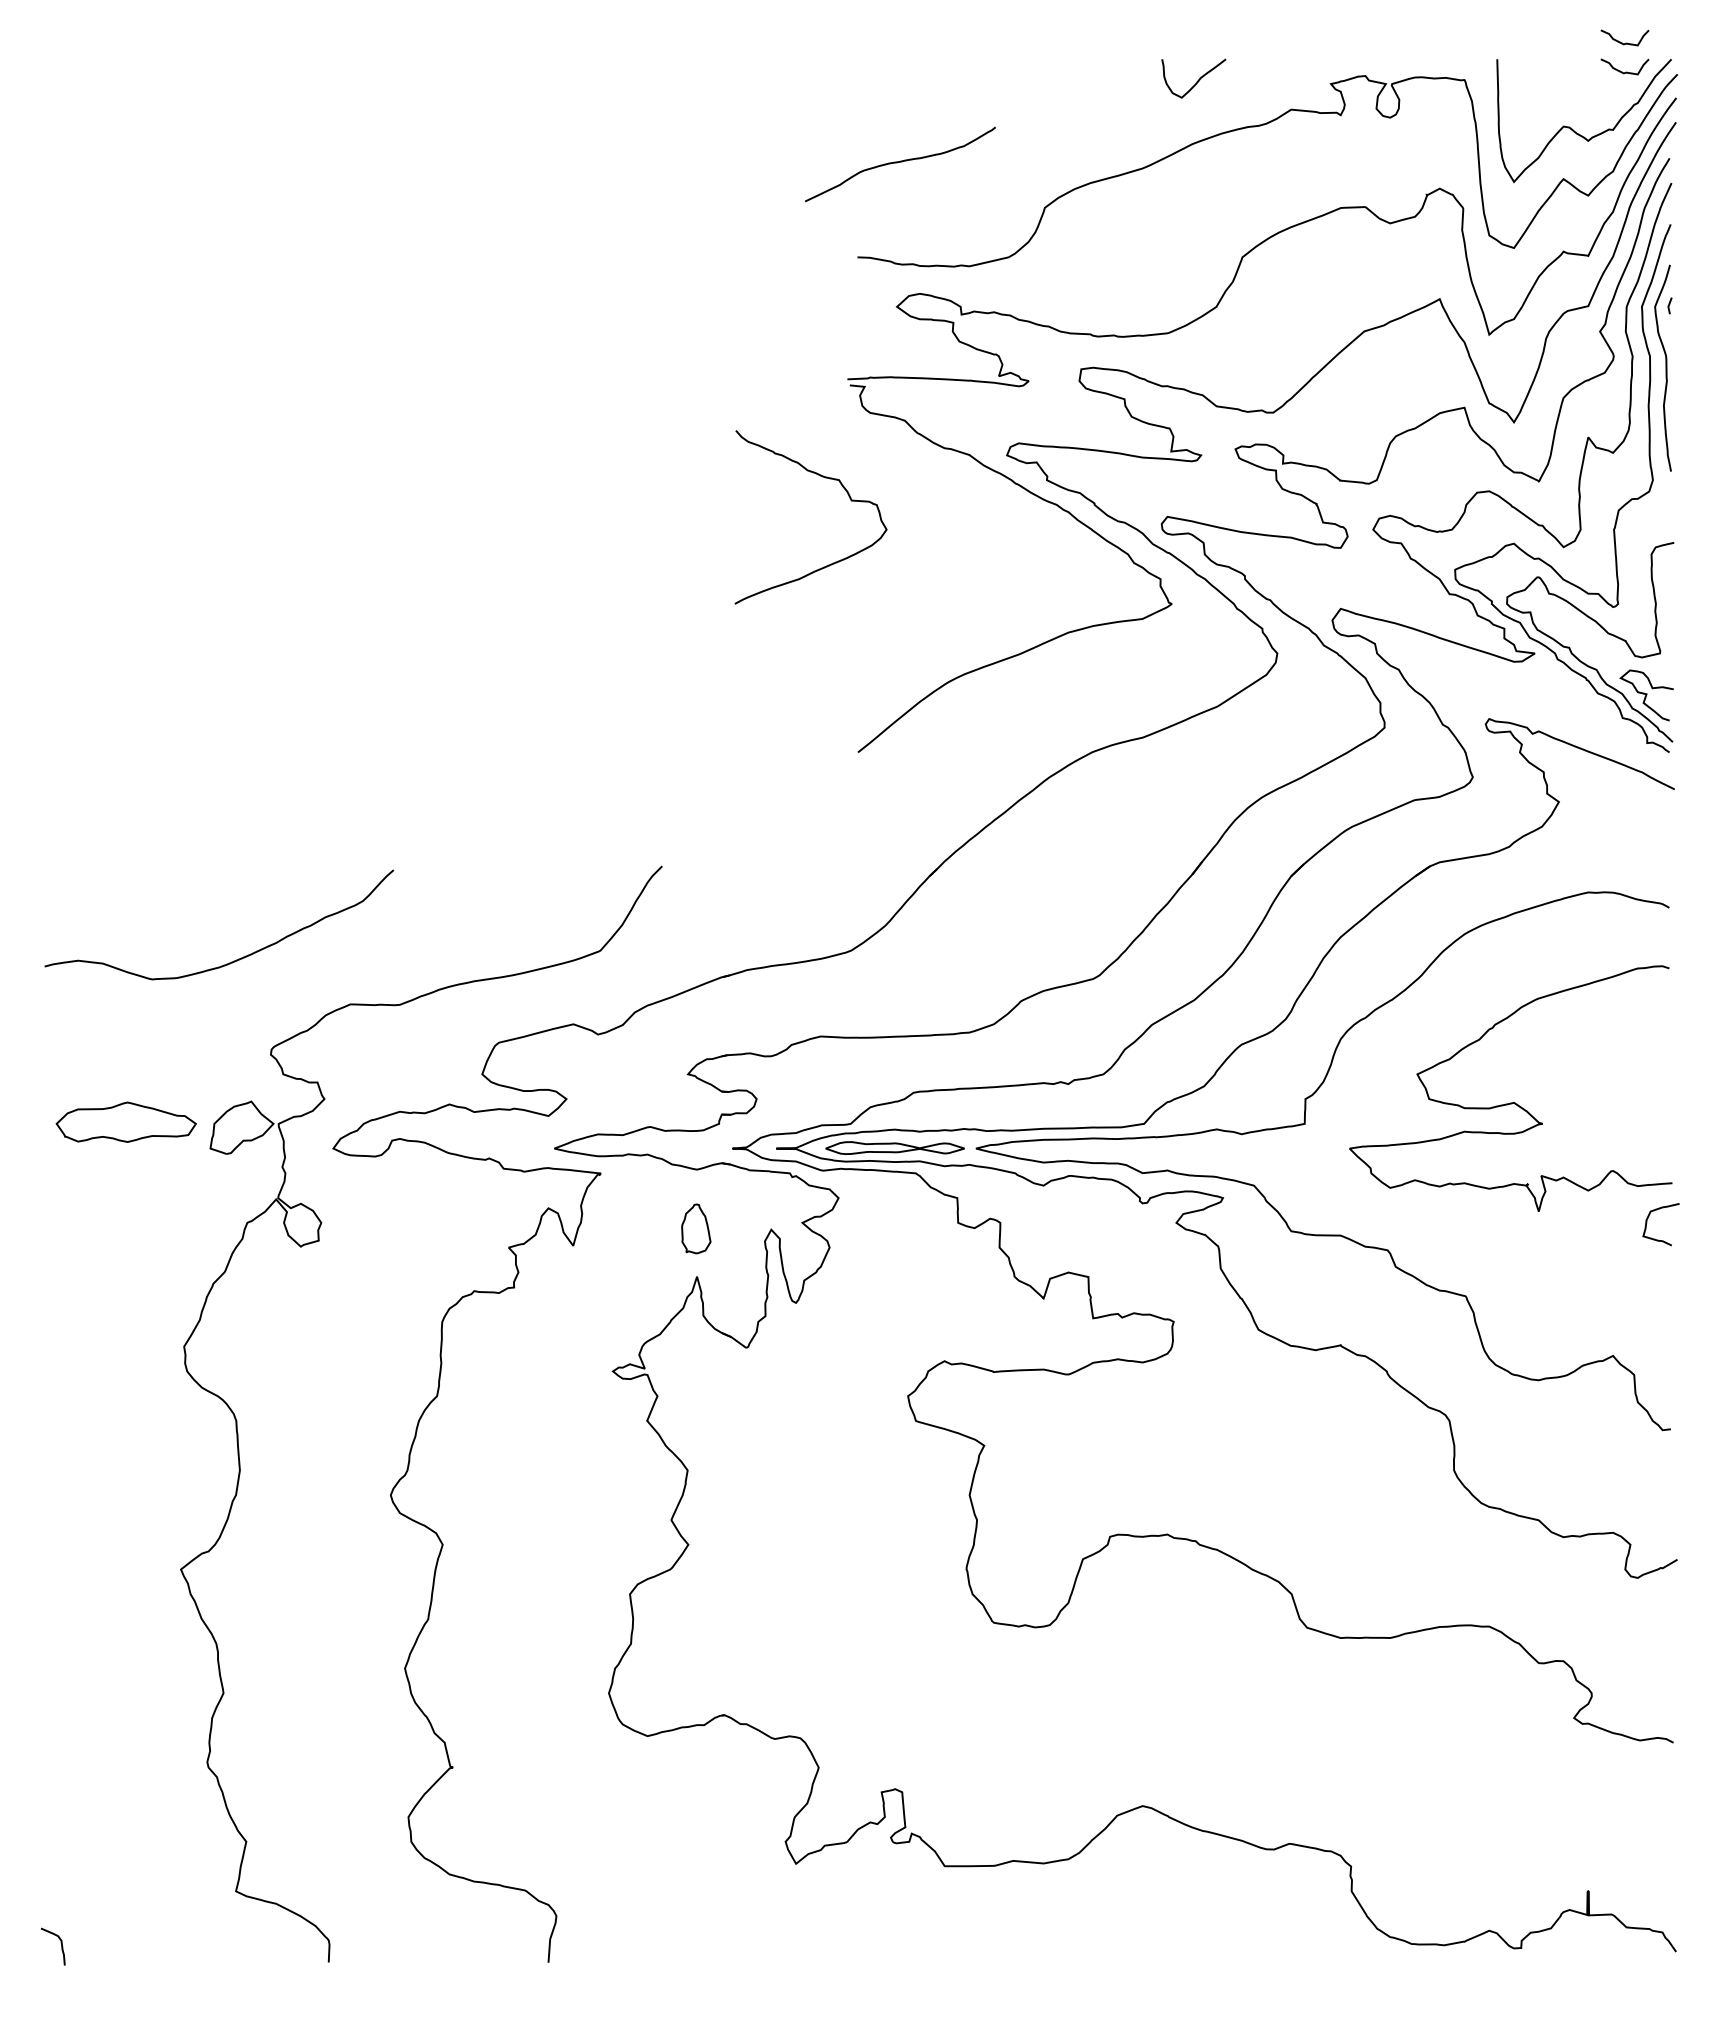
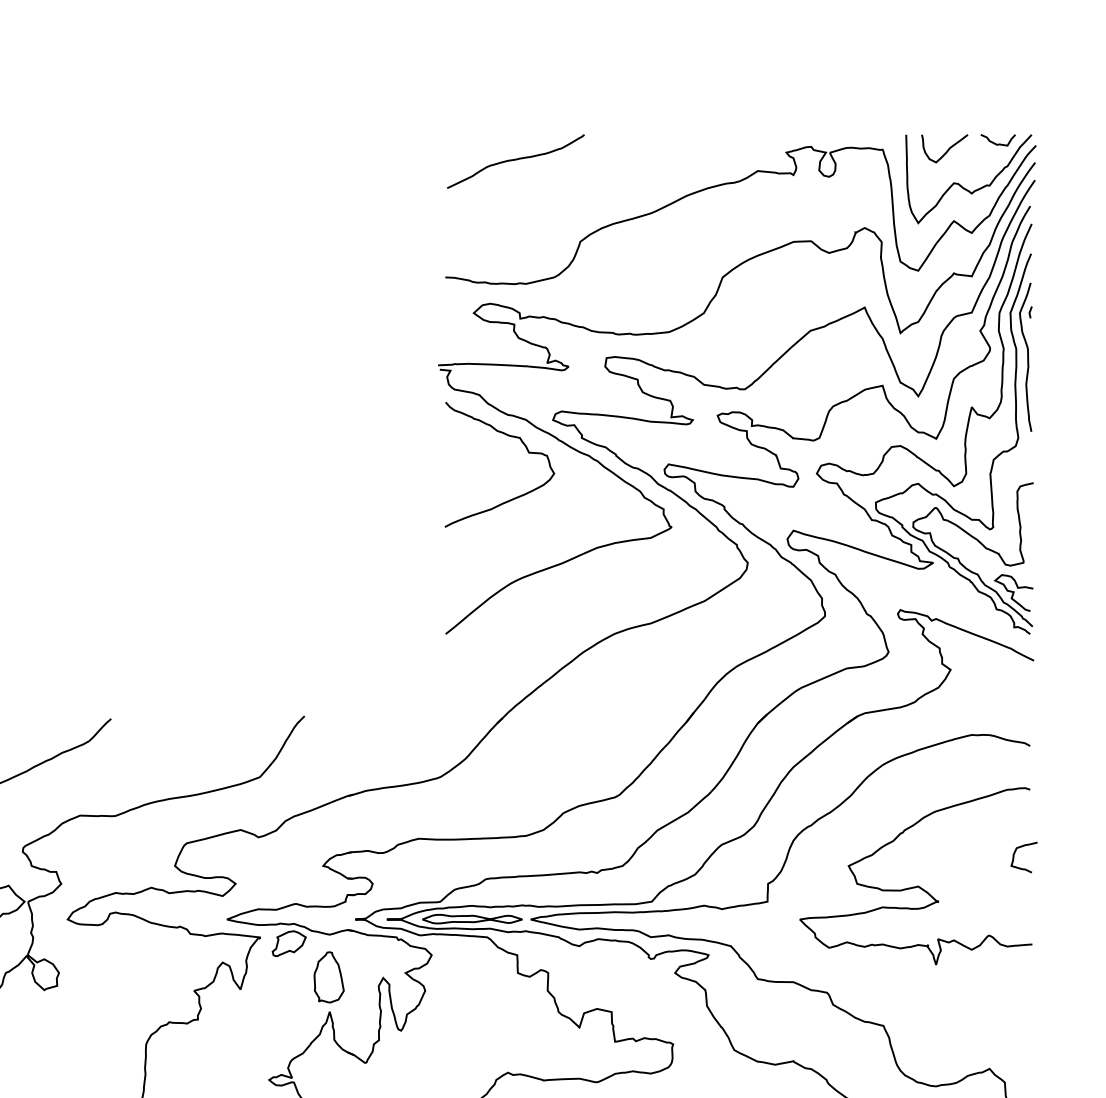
curve: (1622, 42) -> (996, 122), removed
curve: (1196, 81) -> (946, 150), moved
curve: (900, 162) -> (515, 160), moved
curve: (822, 477) -> (508, 436), moved
part: (640, 1182) -> (289, 943), added
curve: (1647, 1223) -> (1014, 856), moved
part: (696, 1228) -> (329, 977), size x1.43

